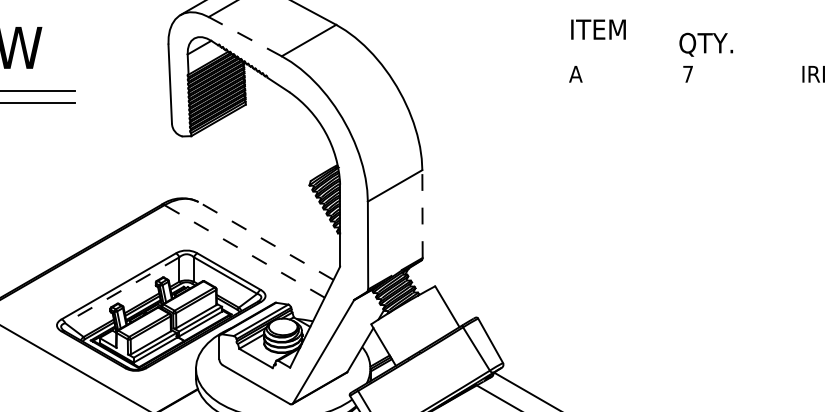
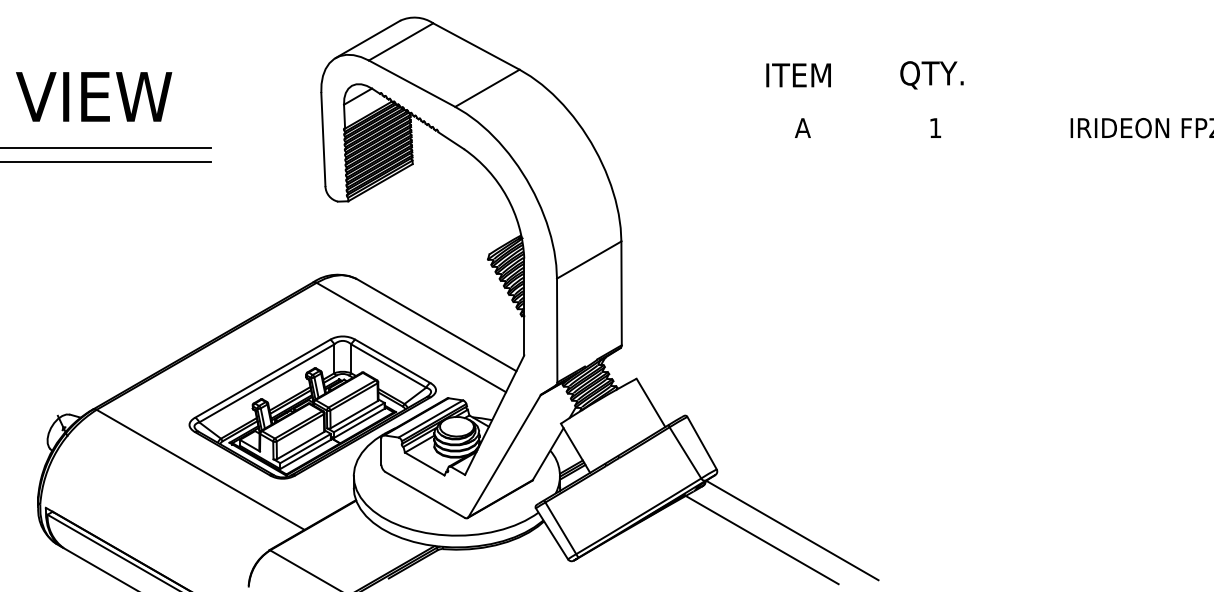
text: (598, 29) -> (798, 75), moved
line: (244, 36) -> (411, 83), dashed -> solid
text: (705, 44) -> (931, 75), moved
text: (688, 73) -> (935, 127), 7 -> 1
line: (422, 214) -> (621, 293), dashed -> solid
line: (265, 240) -> (436, 324), dashed -> solid
line: (243, 251) -> (410, 337), dashed -> solid
line: (122, 290) -> (266, 383), dashed -> solid

